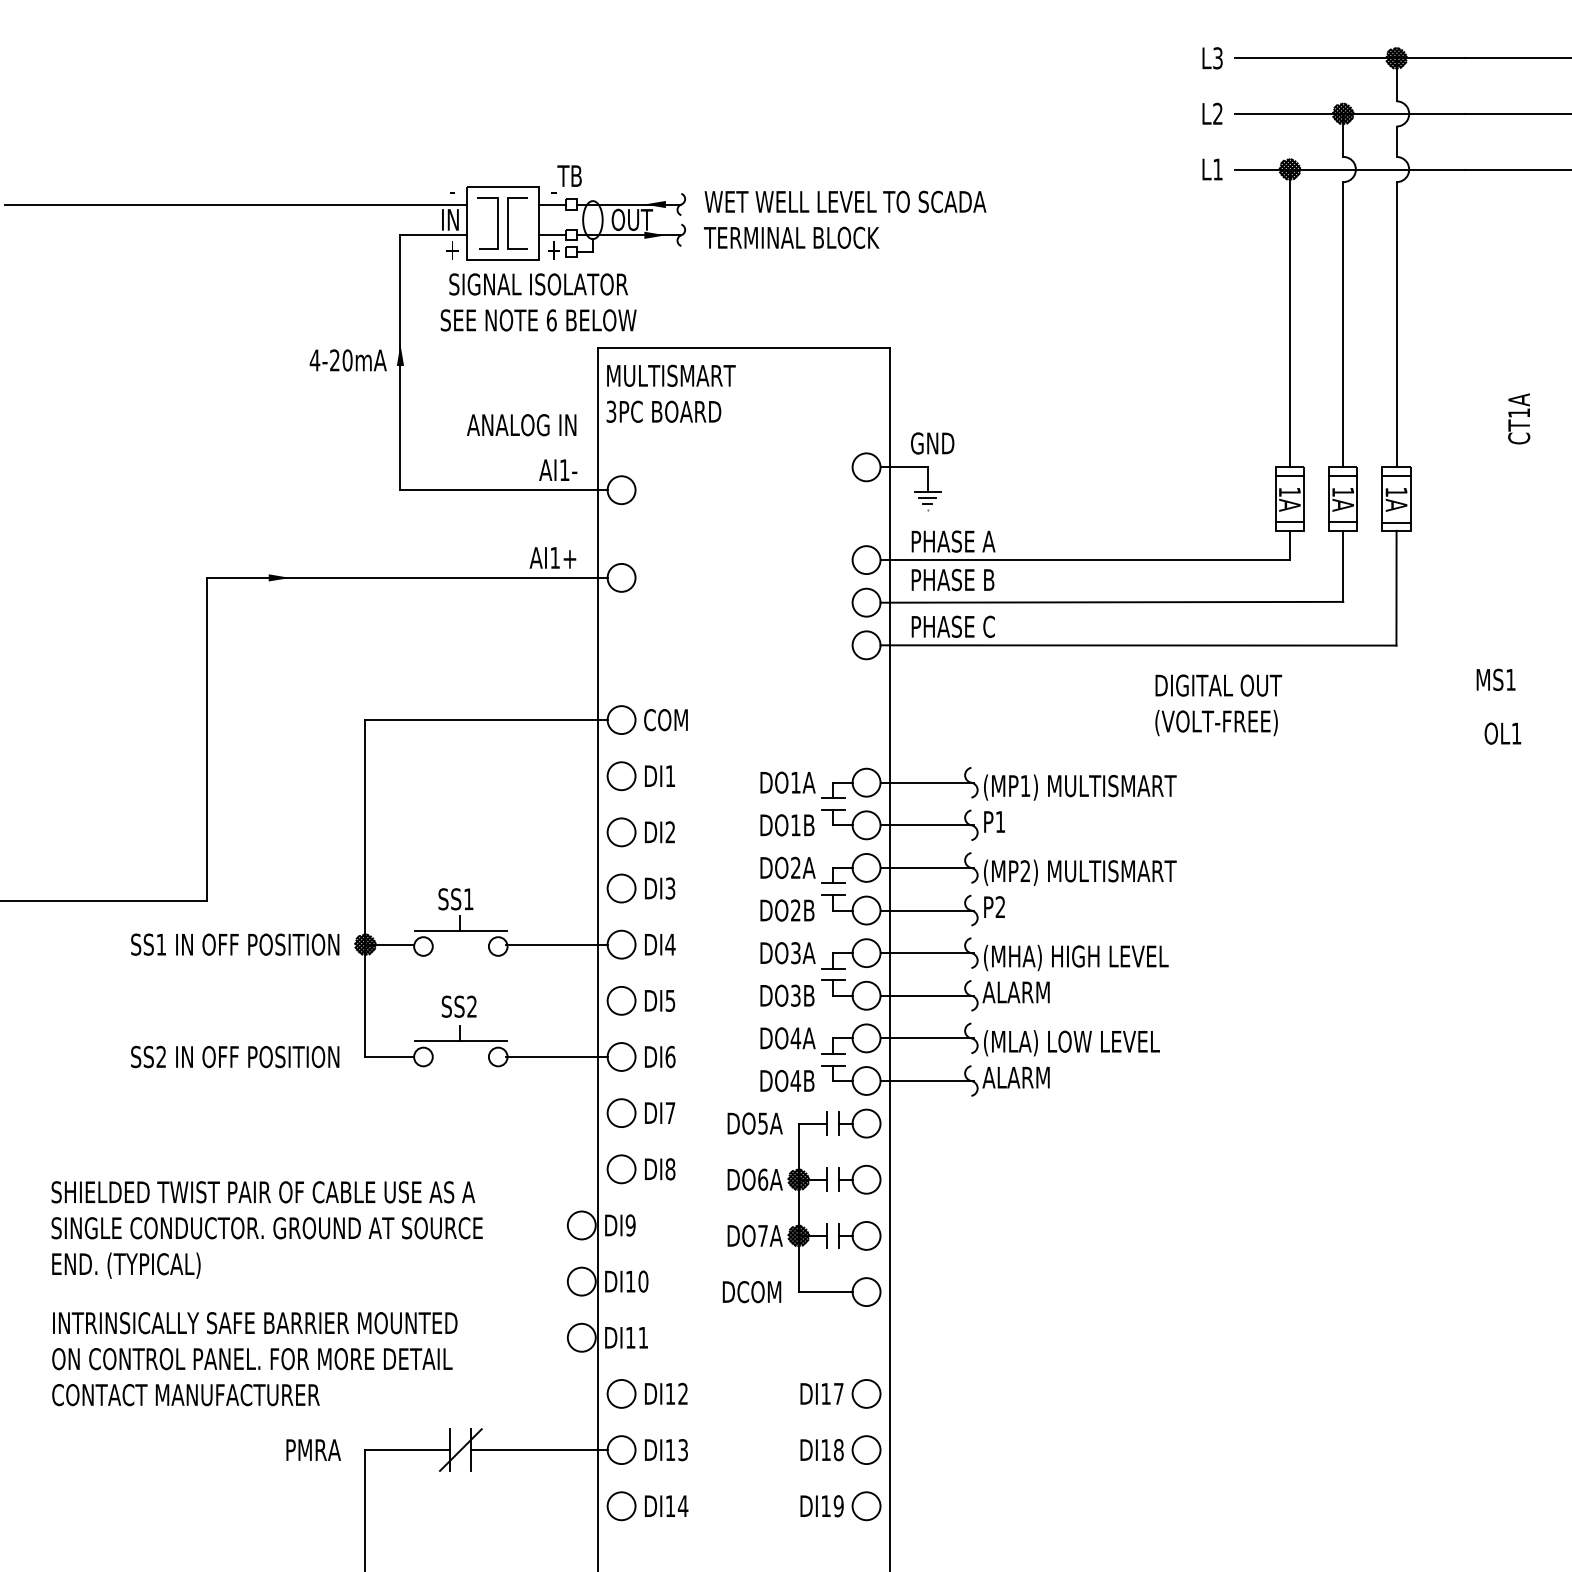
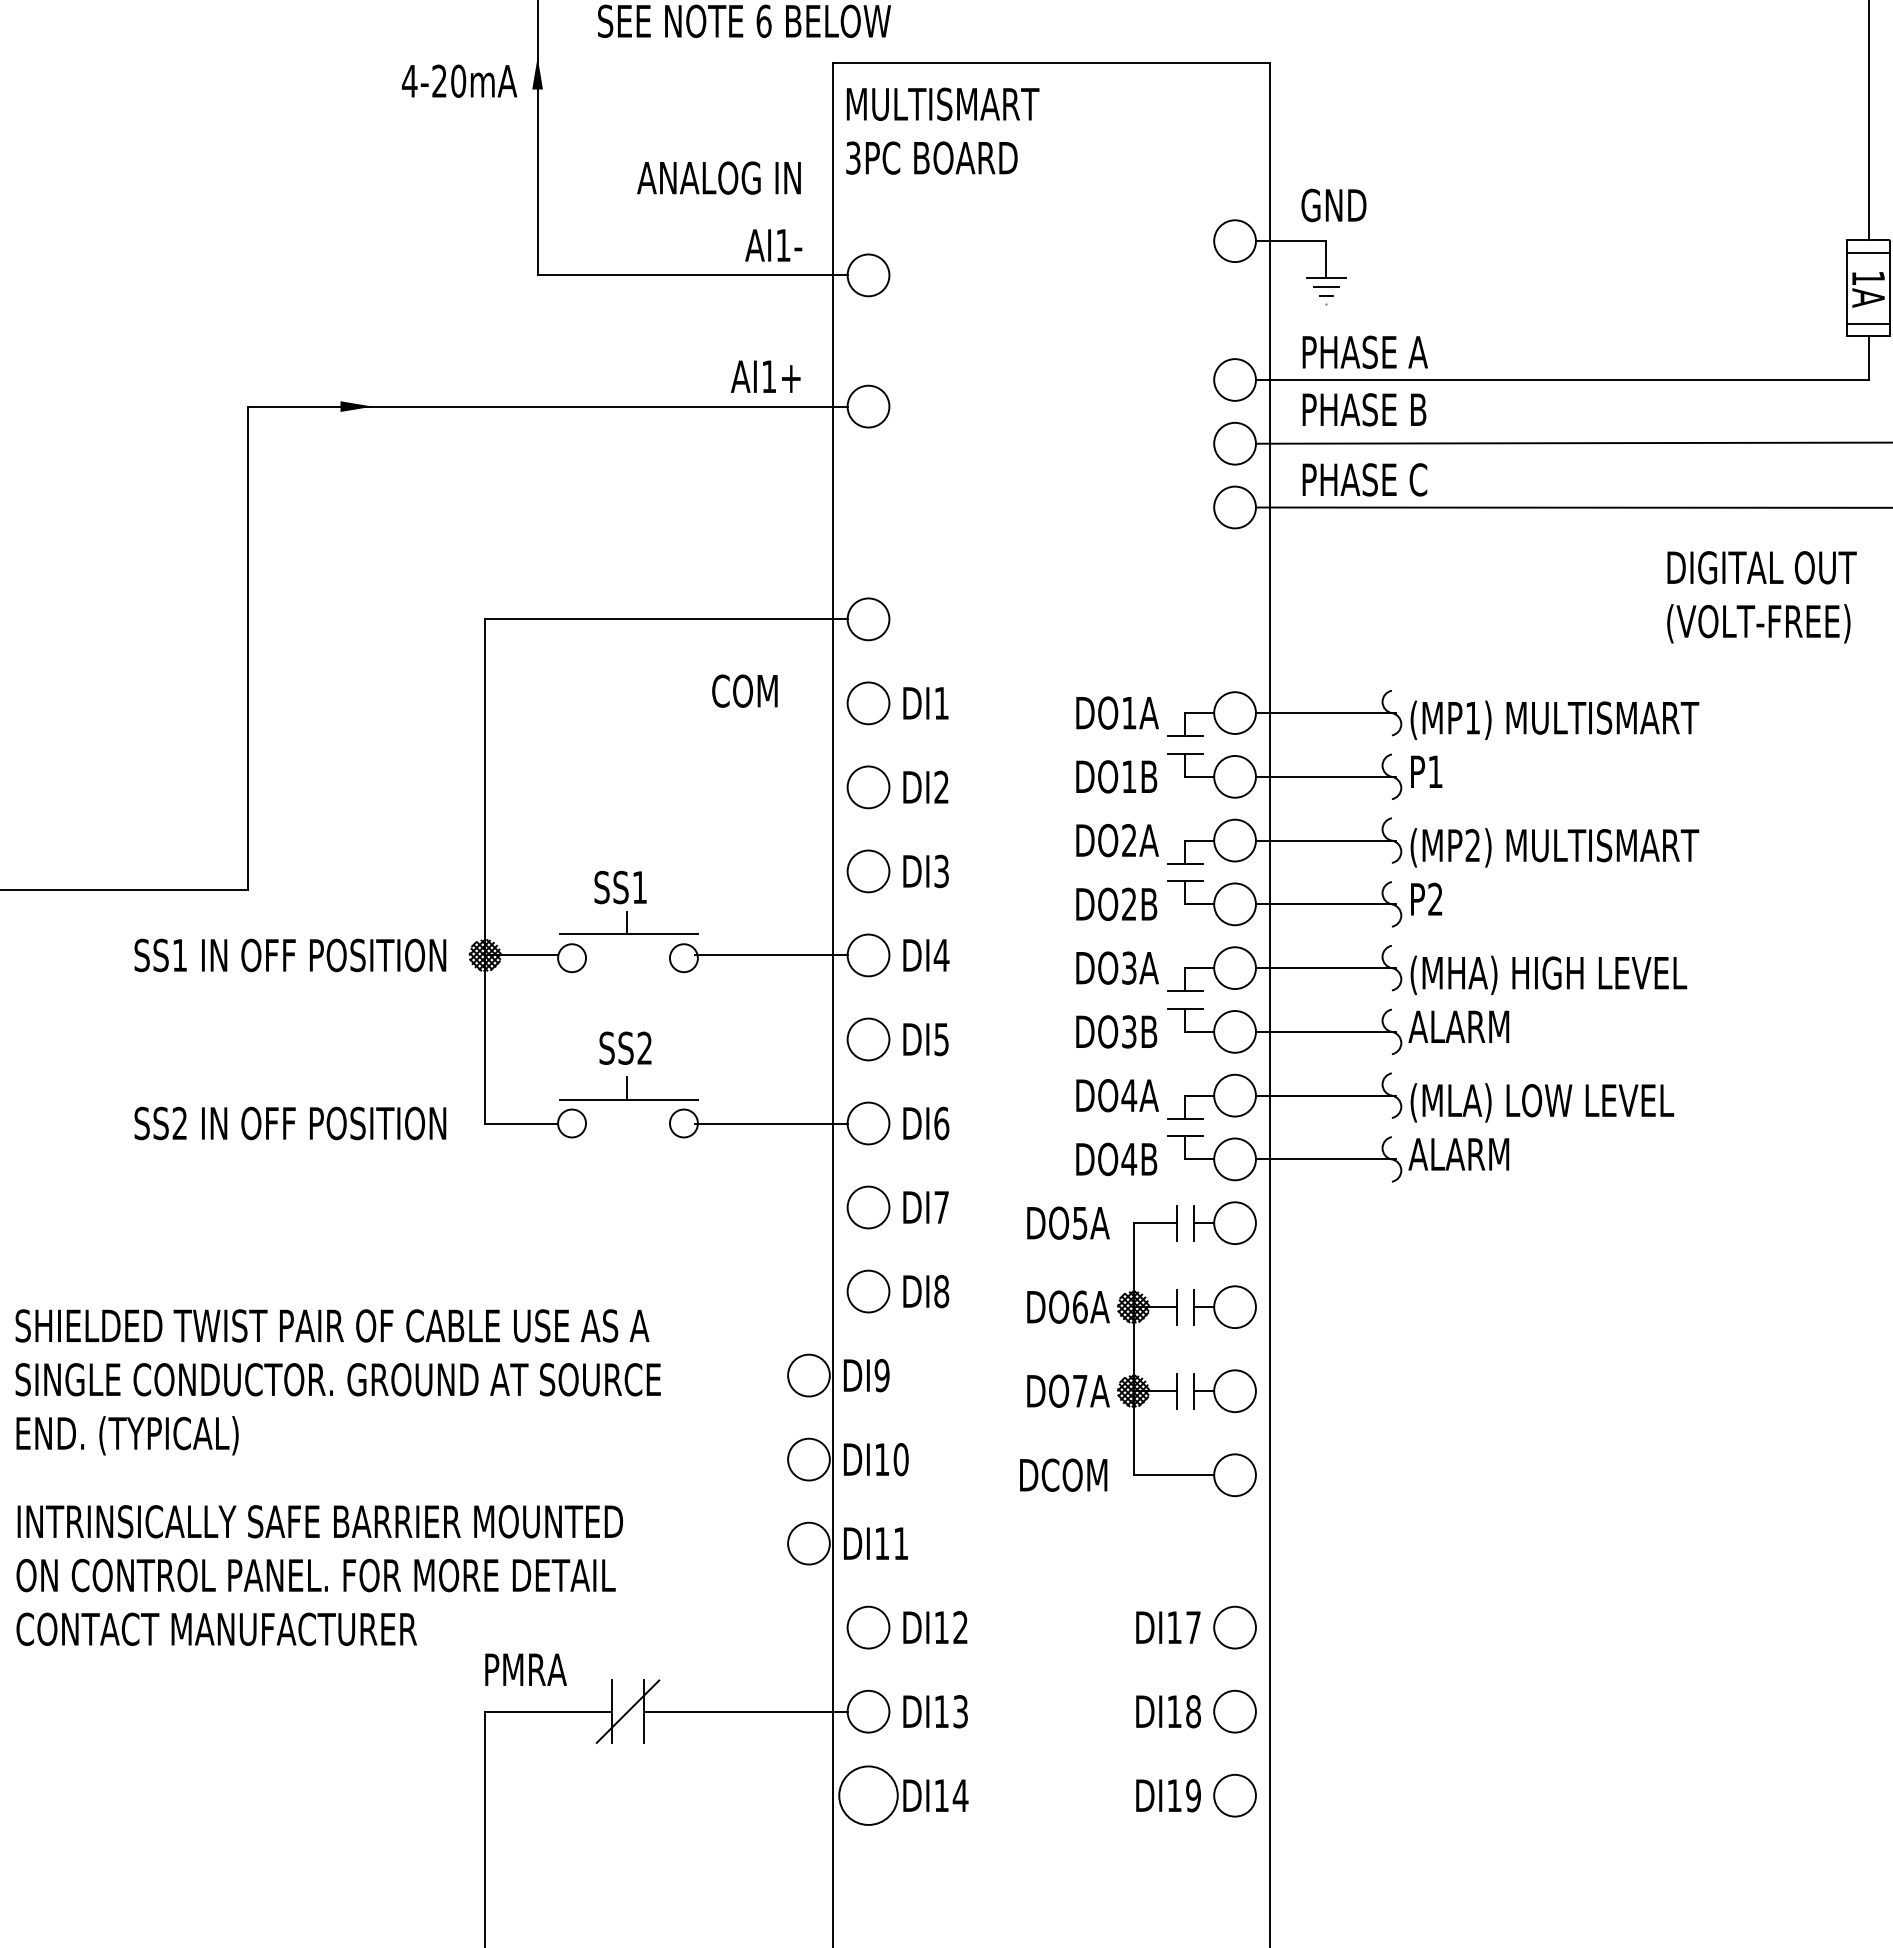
text: (665, 720) -> (744, 691), moved
text: (313, 1449) -> (525, 1668), moved
circle: (621, 1506) -> (868, 1796), size x1.4

